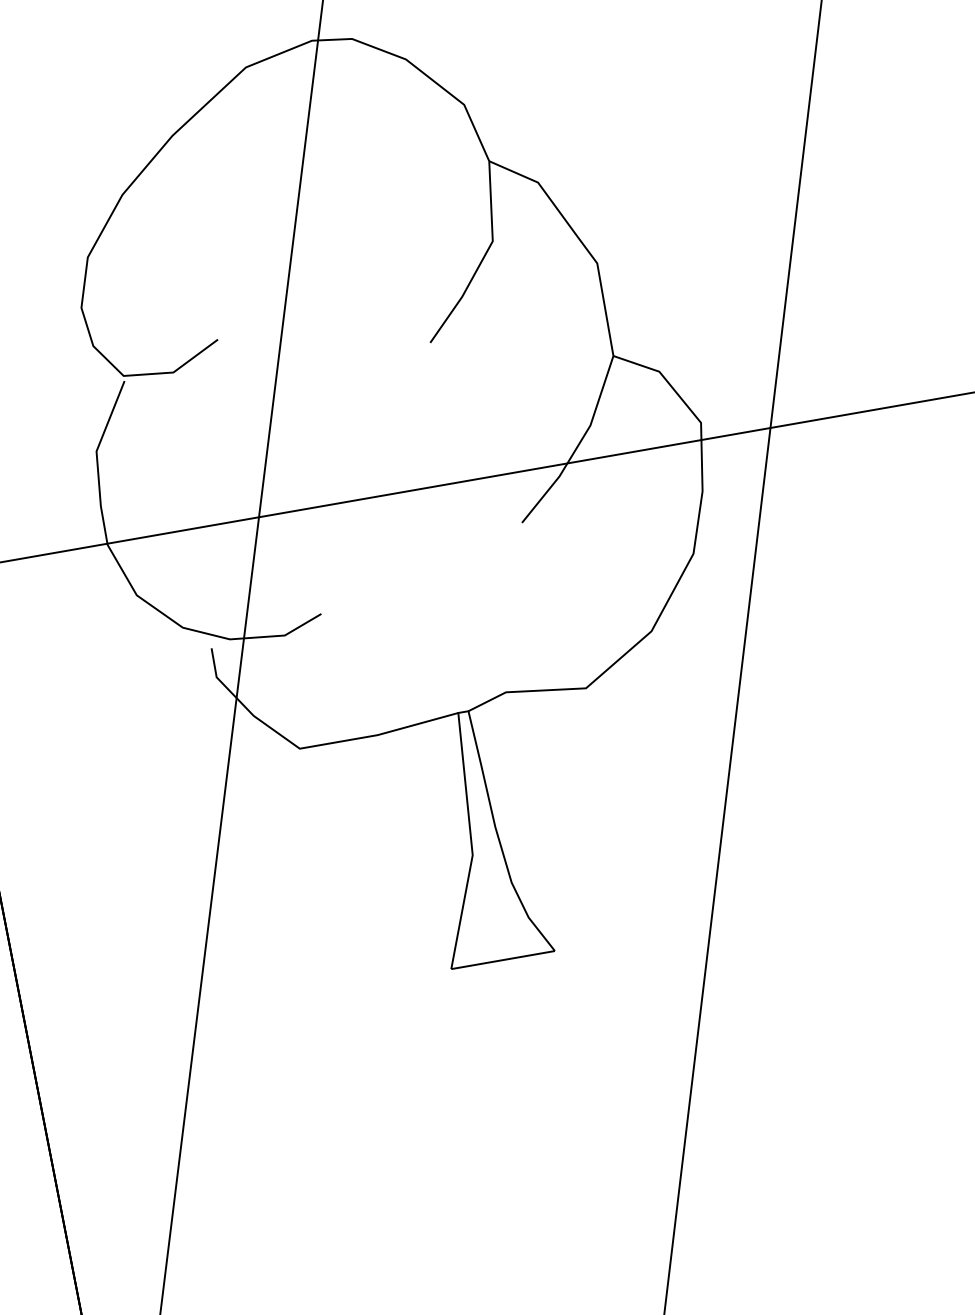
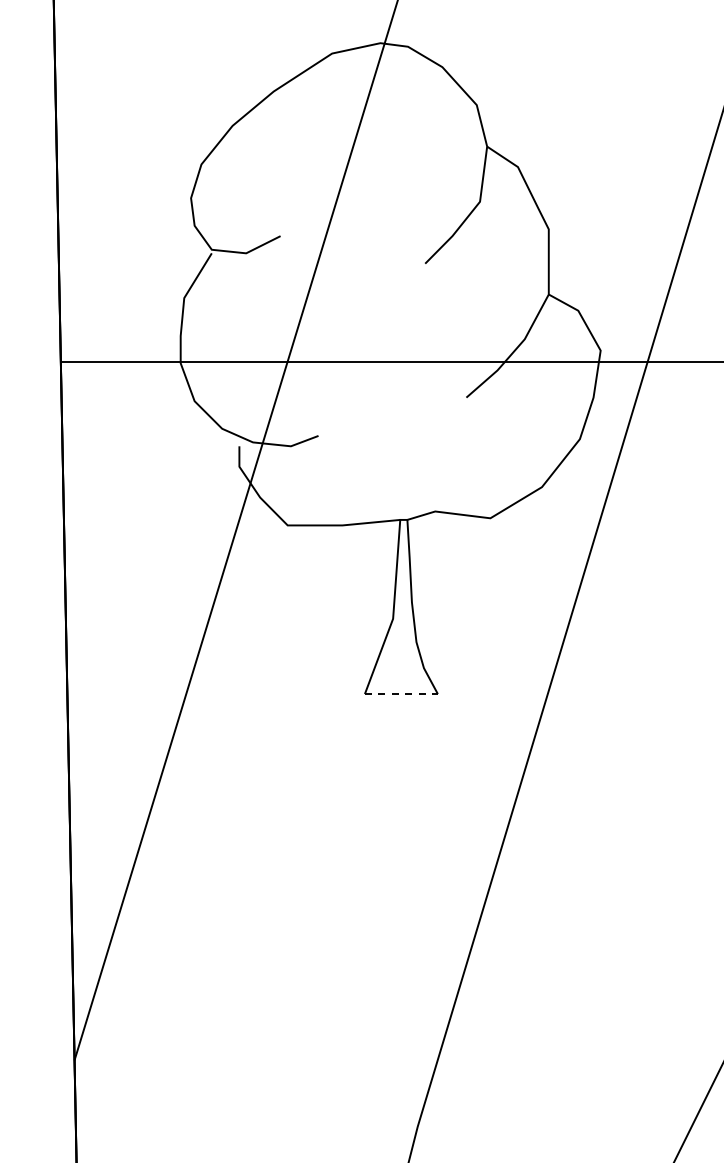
line: (503, 960) -> (401, 694), solid -> dashed

